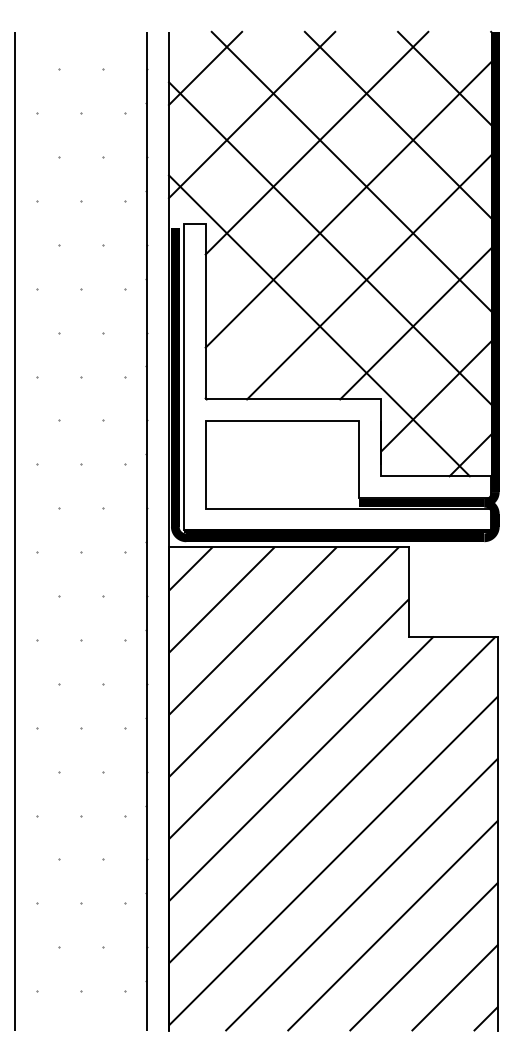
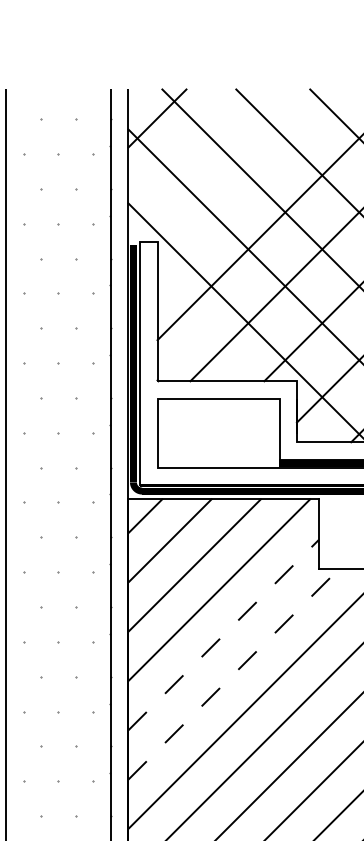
line: (251, 114) -> (193, 155), removed
line: (316, 142) -> (245, 177), removed
line: (288, 719) -> (223, 635), solid -> dashed
line: (301, 768) -> (233, 674), solid -> dashed

